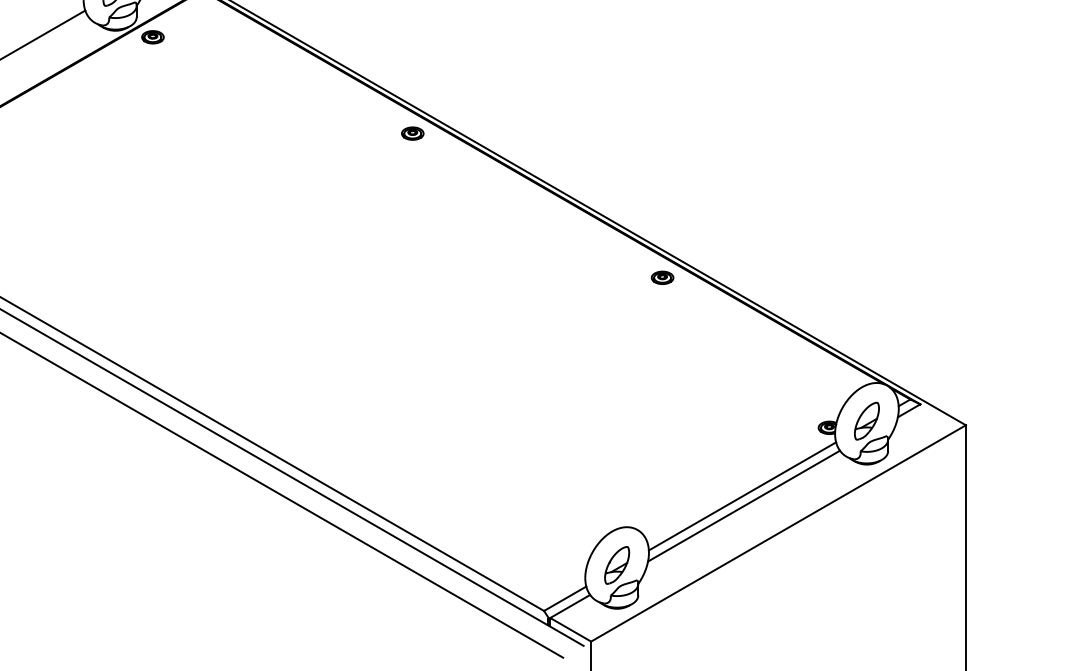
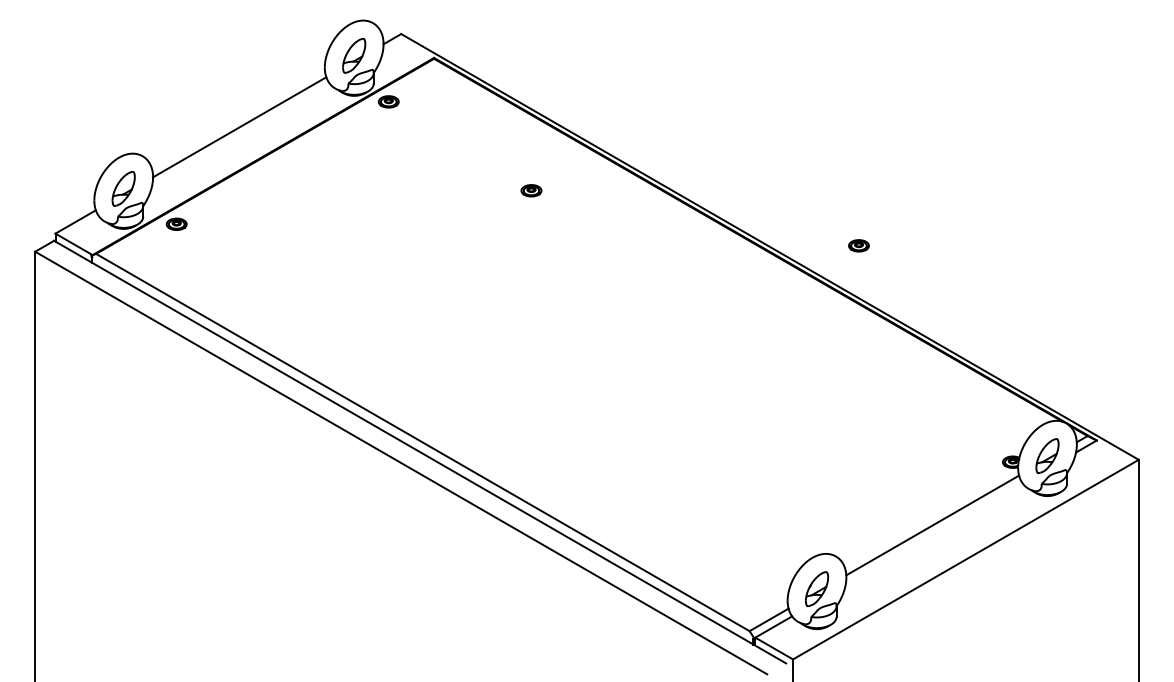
part: (412, 133) -> (531, 190), moved
part: (662, 277) -> (858, 245), moved
line: (743, 506) -> (933, 534), removed

